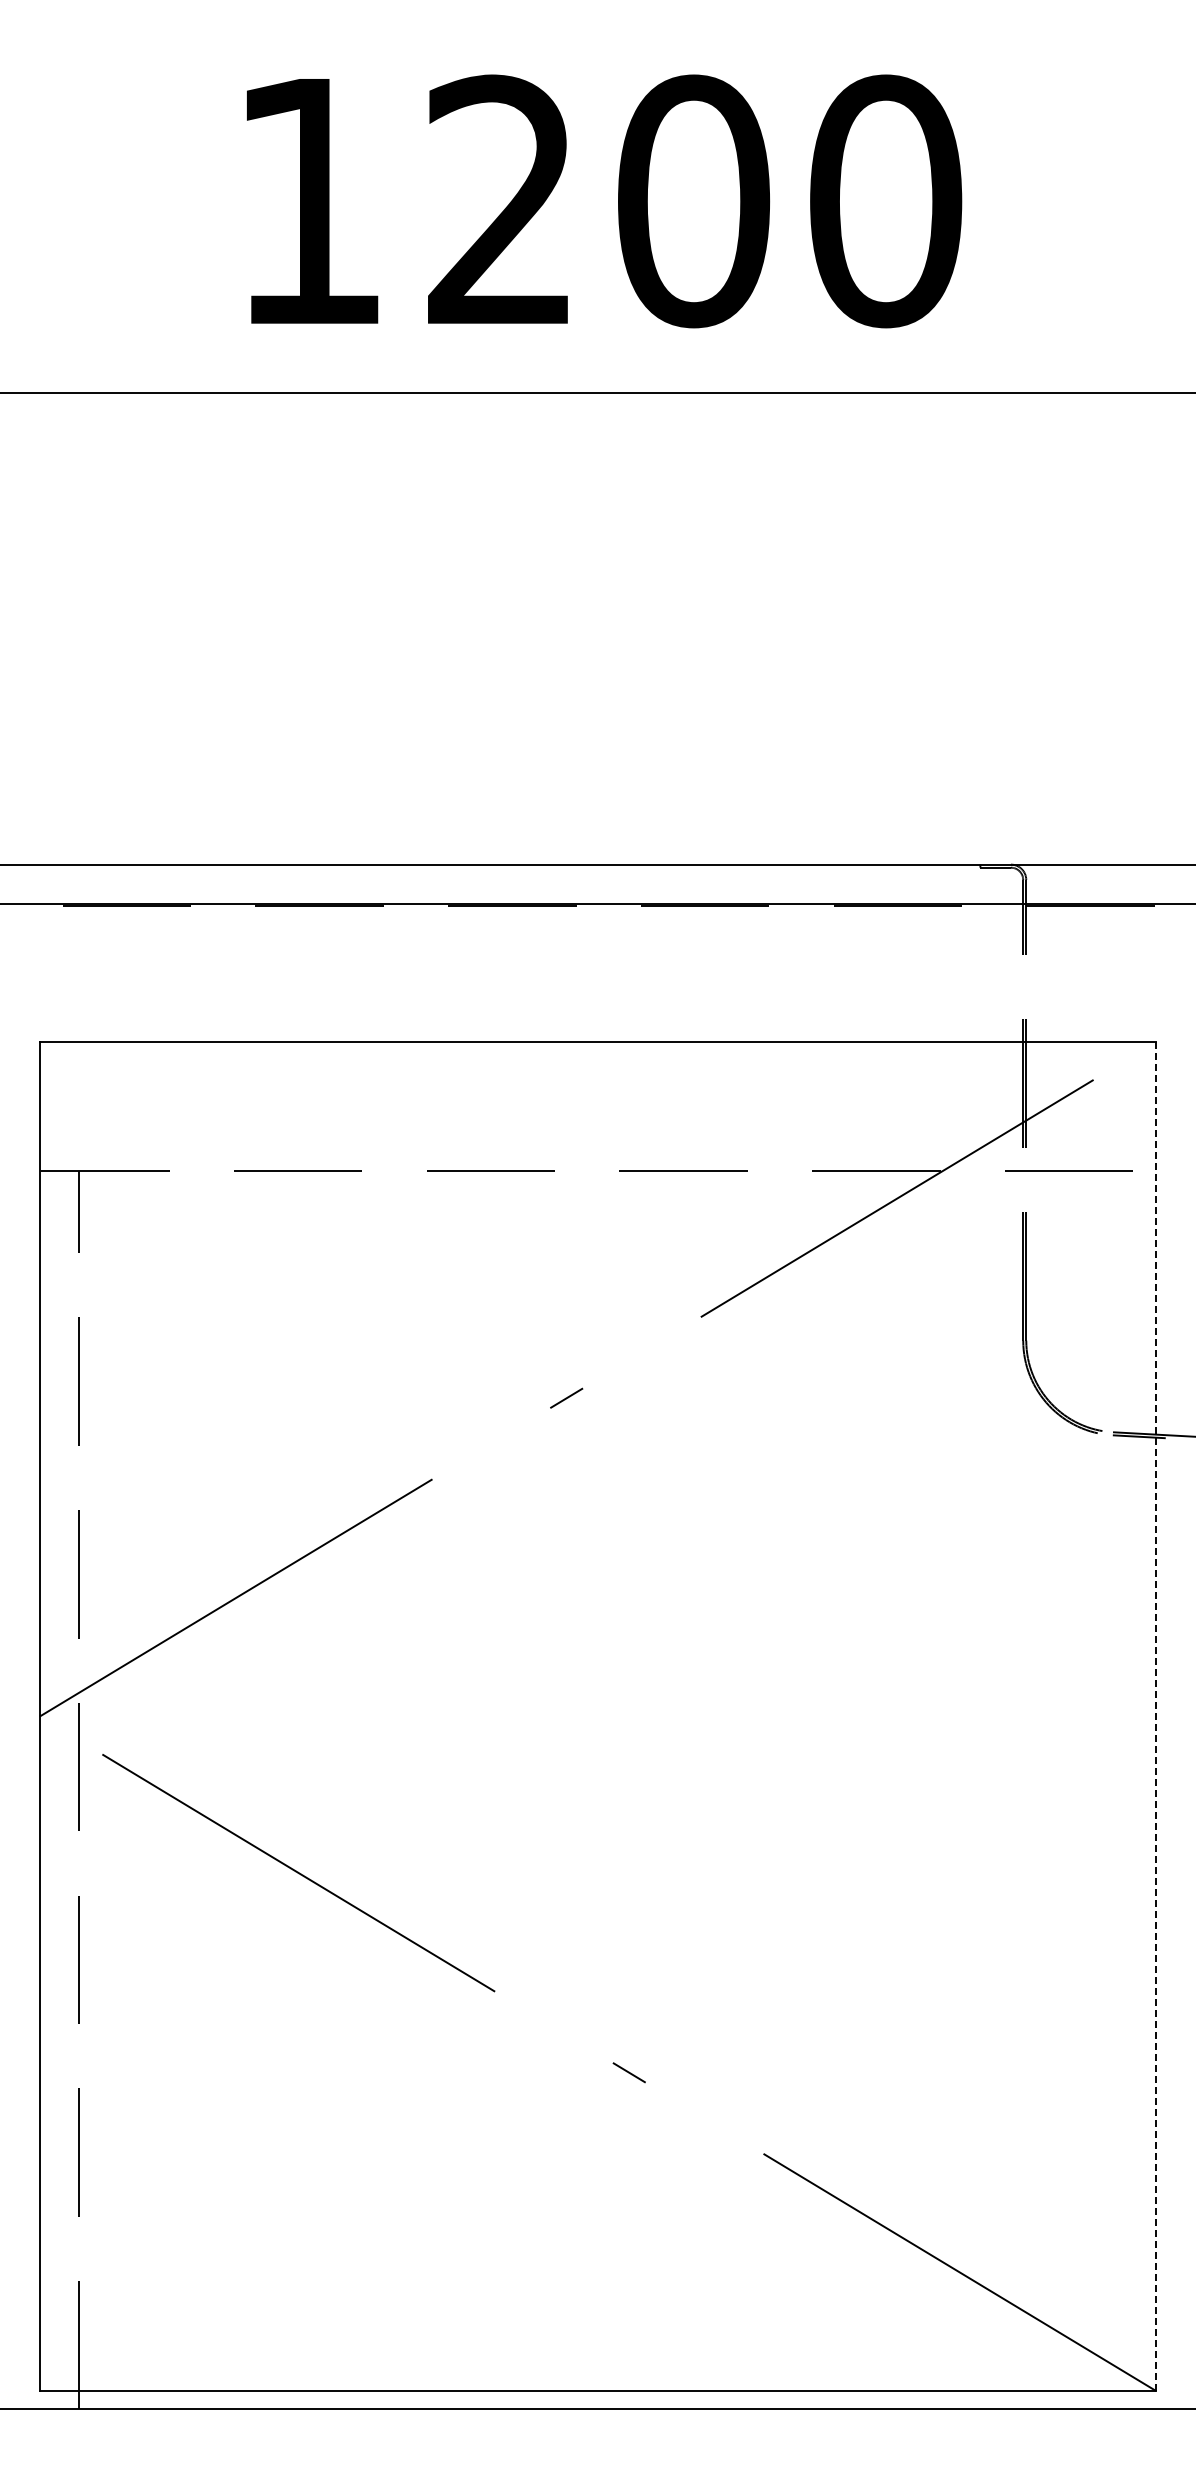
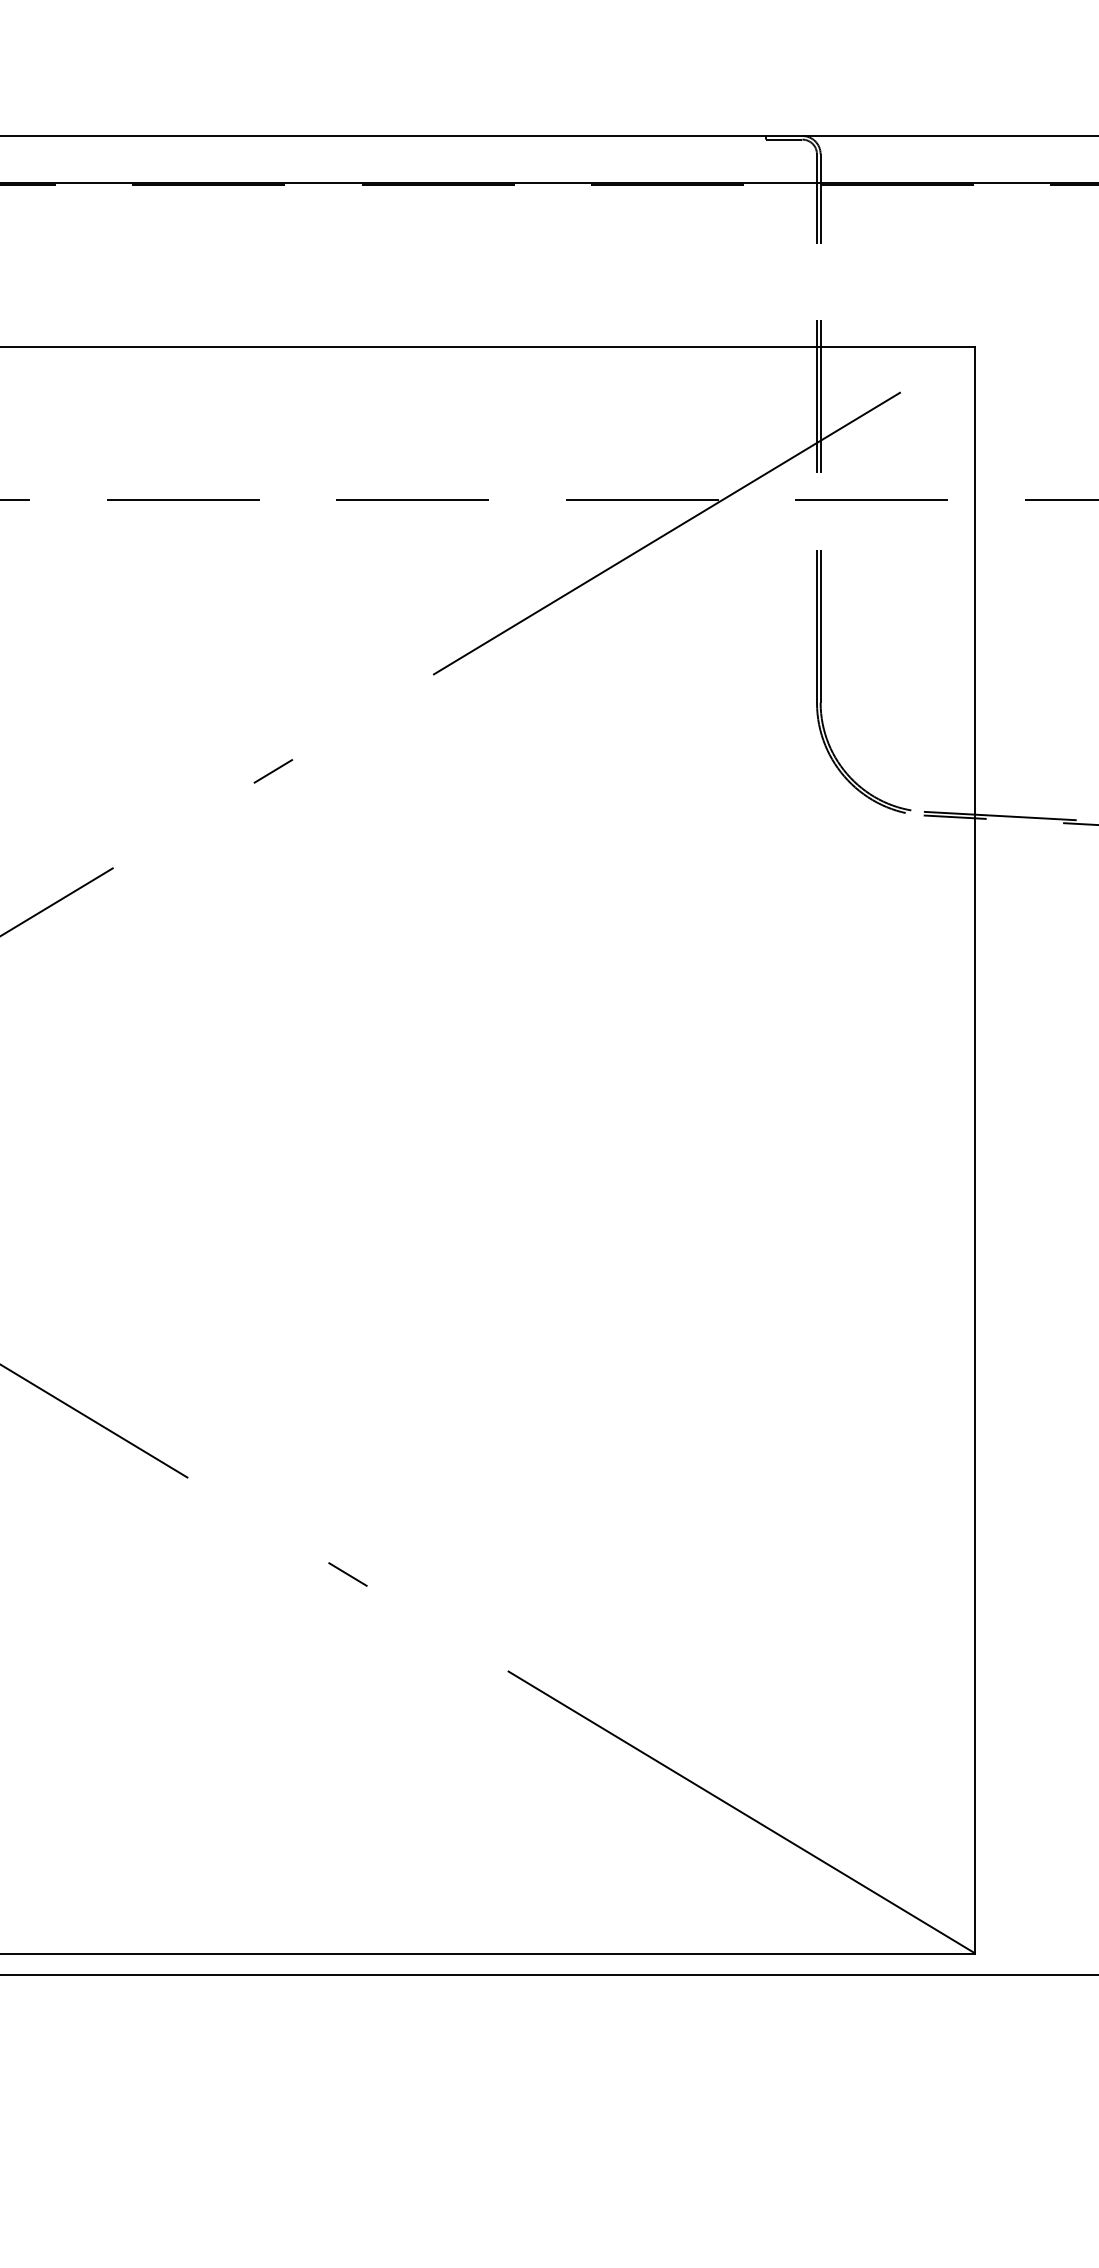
line: (1156, 1716) -> (975, 1150), dashed -> solid

